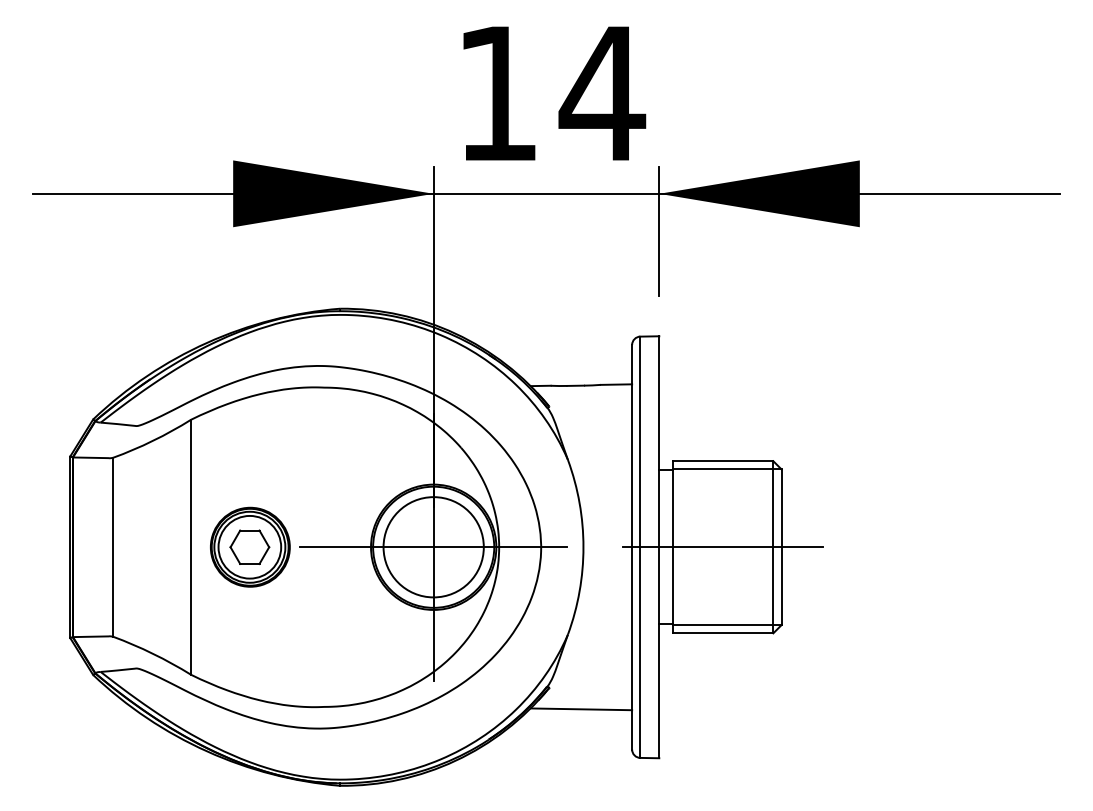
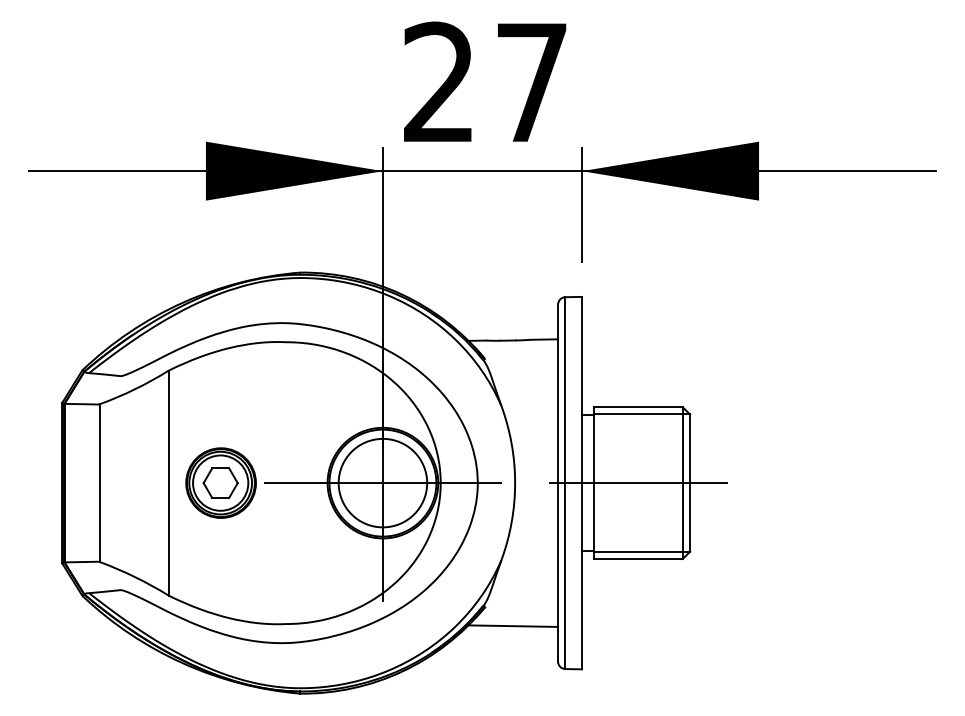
text: (552, 92) -> (487, 81), 14 -> 27

